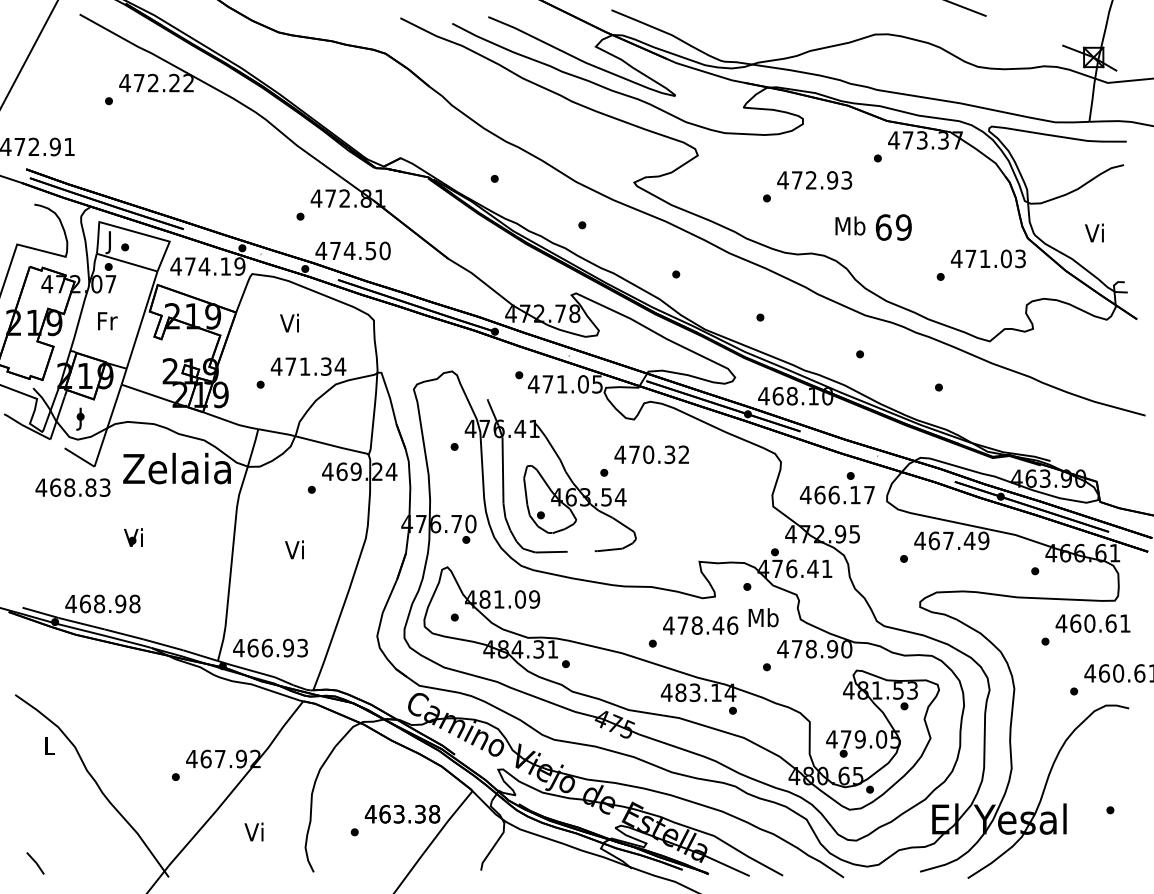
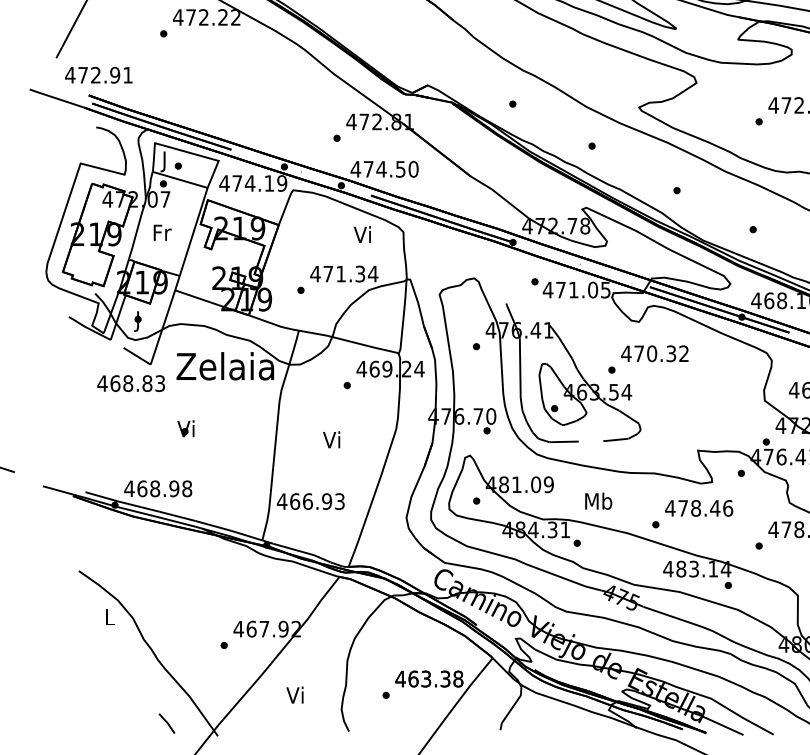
text: (289, 322) -> (362, 234), moved
text: (763, 617) -> (598, 501), moved
text: (270, 647) -> (310, 501), moved
line: (35, 863) -> (166, 723), moved

